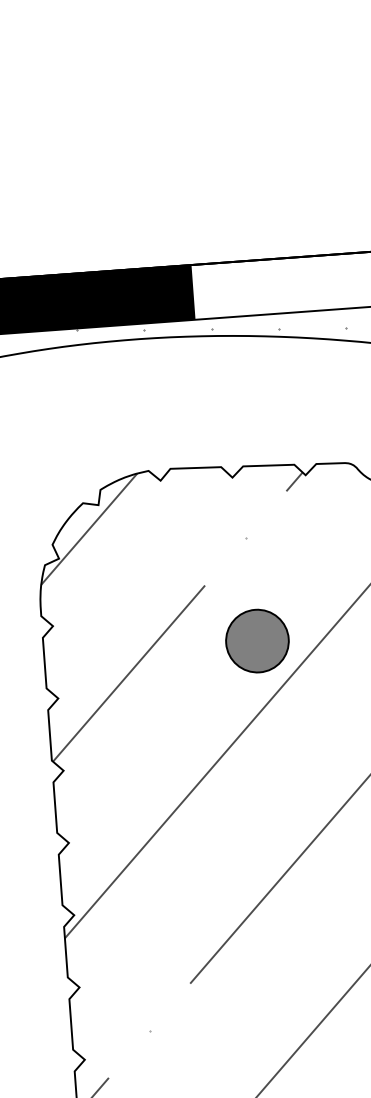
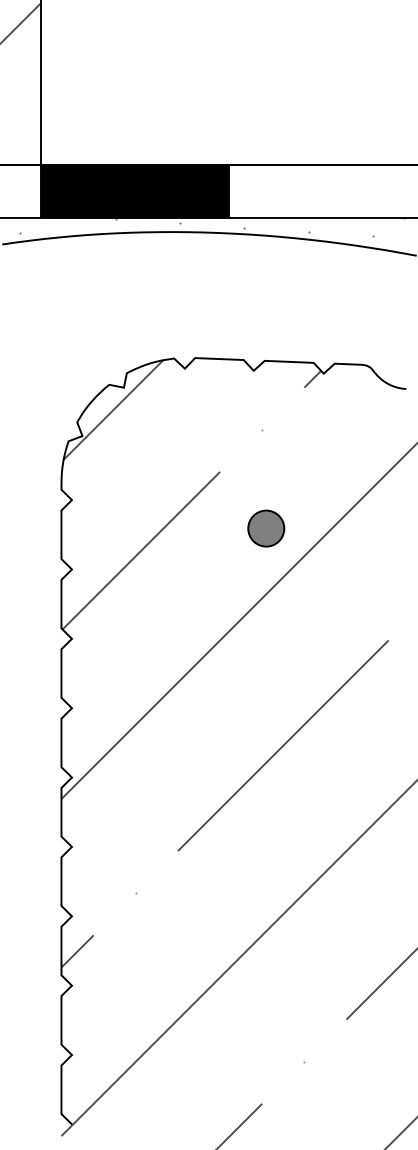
part: (257, 640) -> (266, 528), size x0.6

